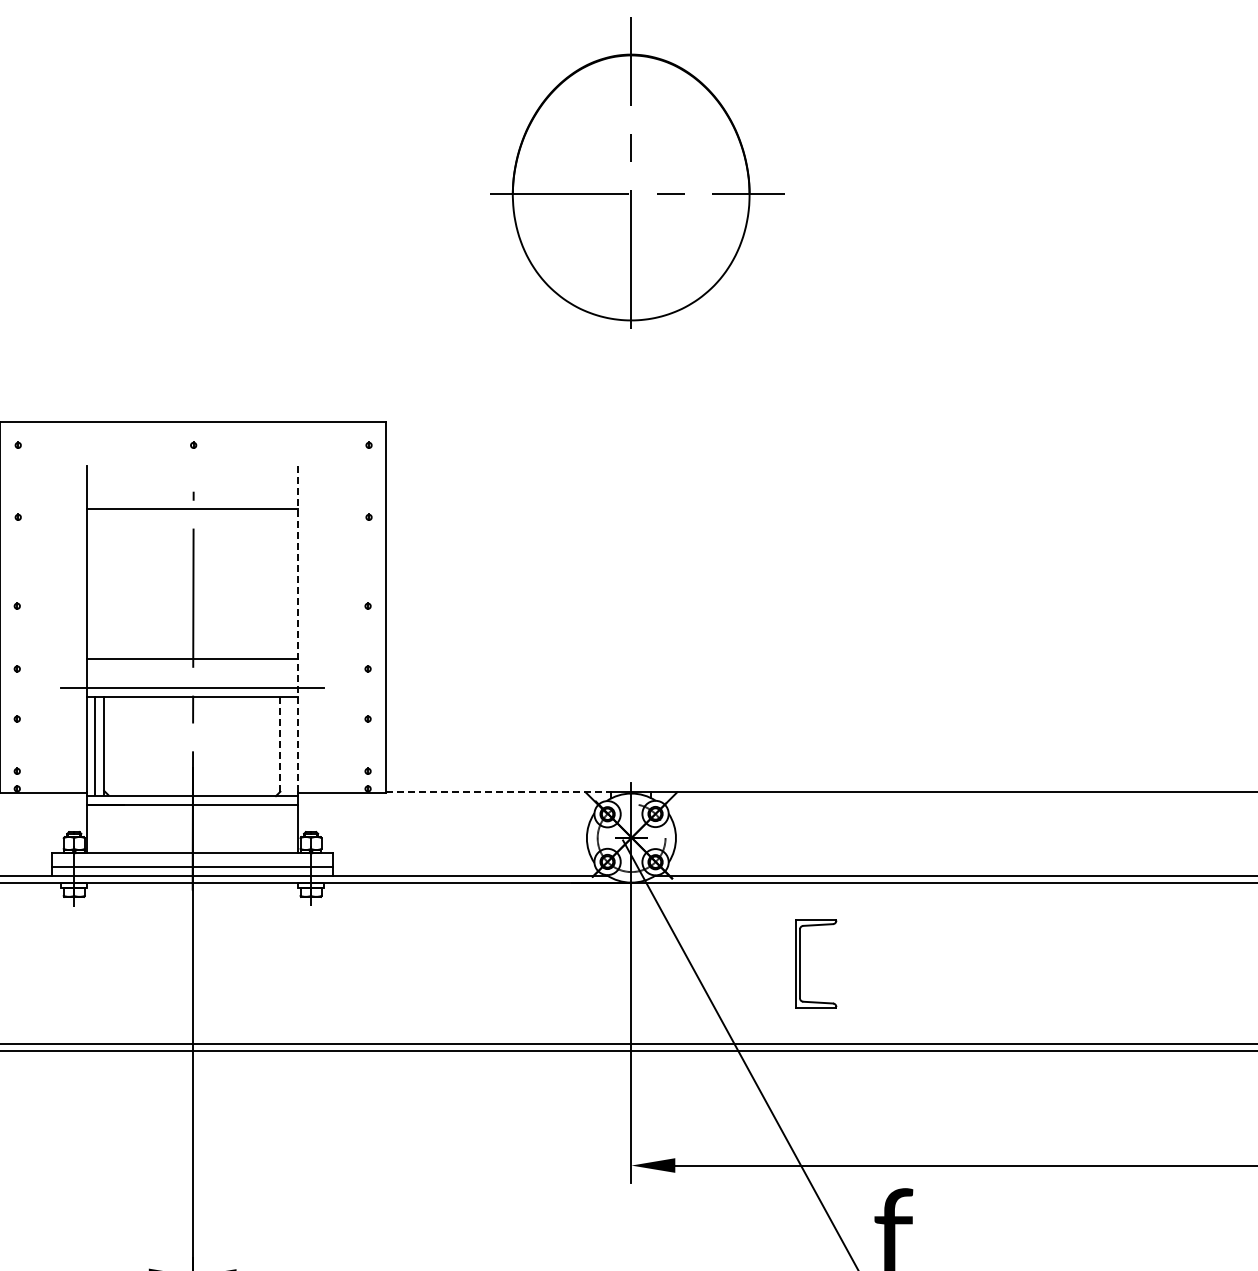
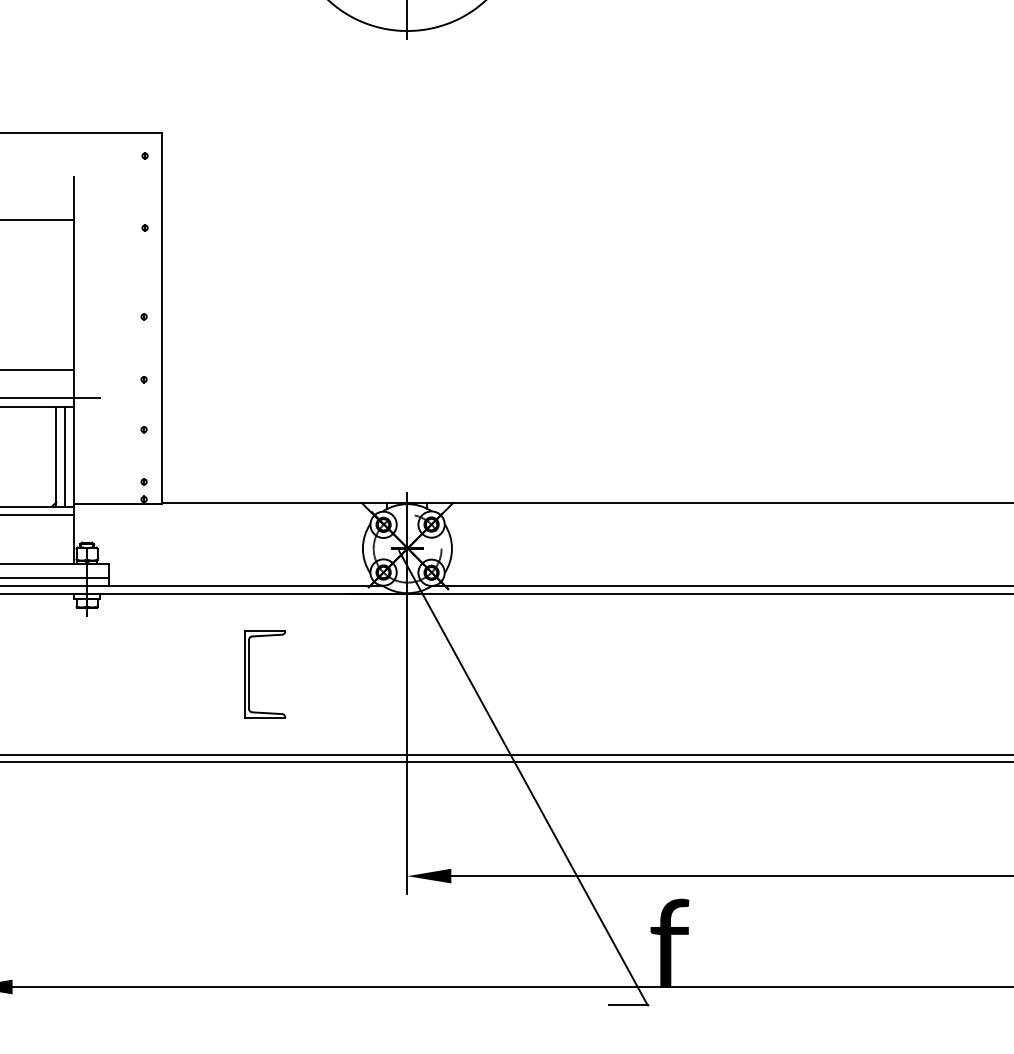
line: (297, 630) -> (73, 341), dashed -> solid
line: (289, 745) -> (65, 456), added
line: (280, 746) -> (56, 457), dashed -> solid
line: (498, 792) -> (274, 503), dashed -> solid
part: (800, 963) -> (249, 674), moved

